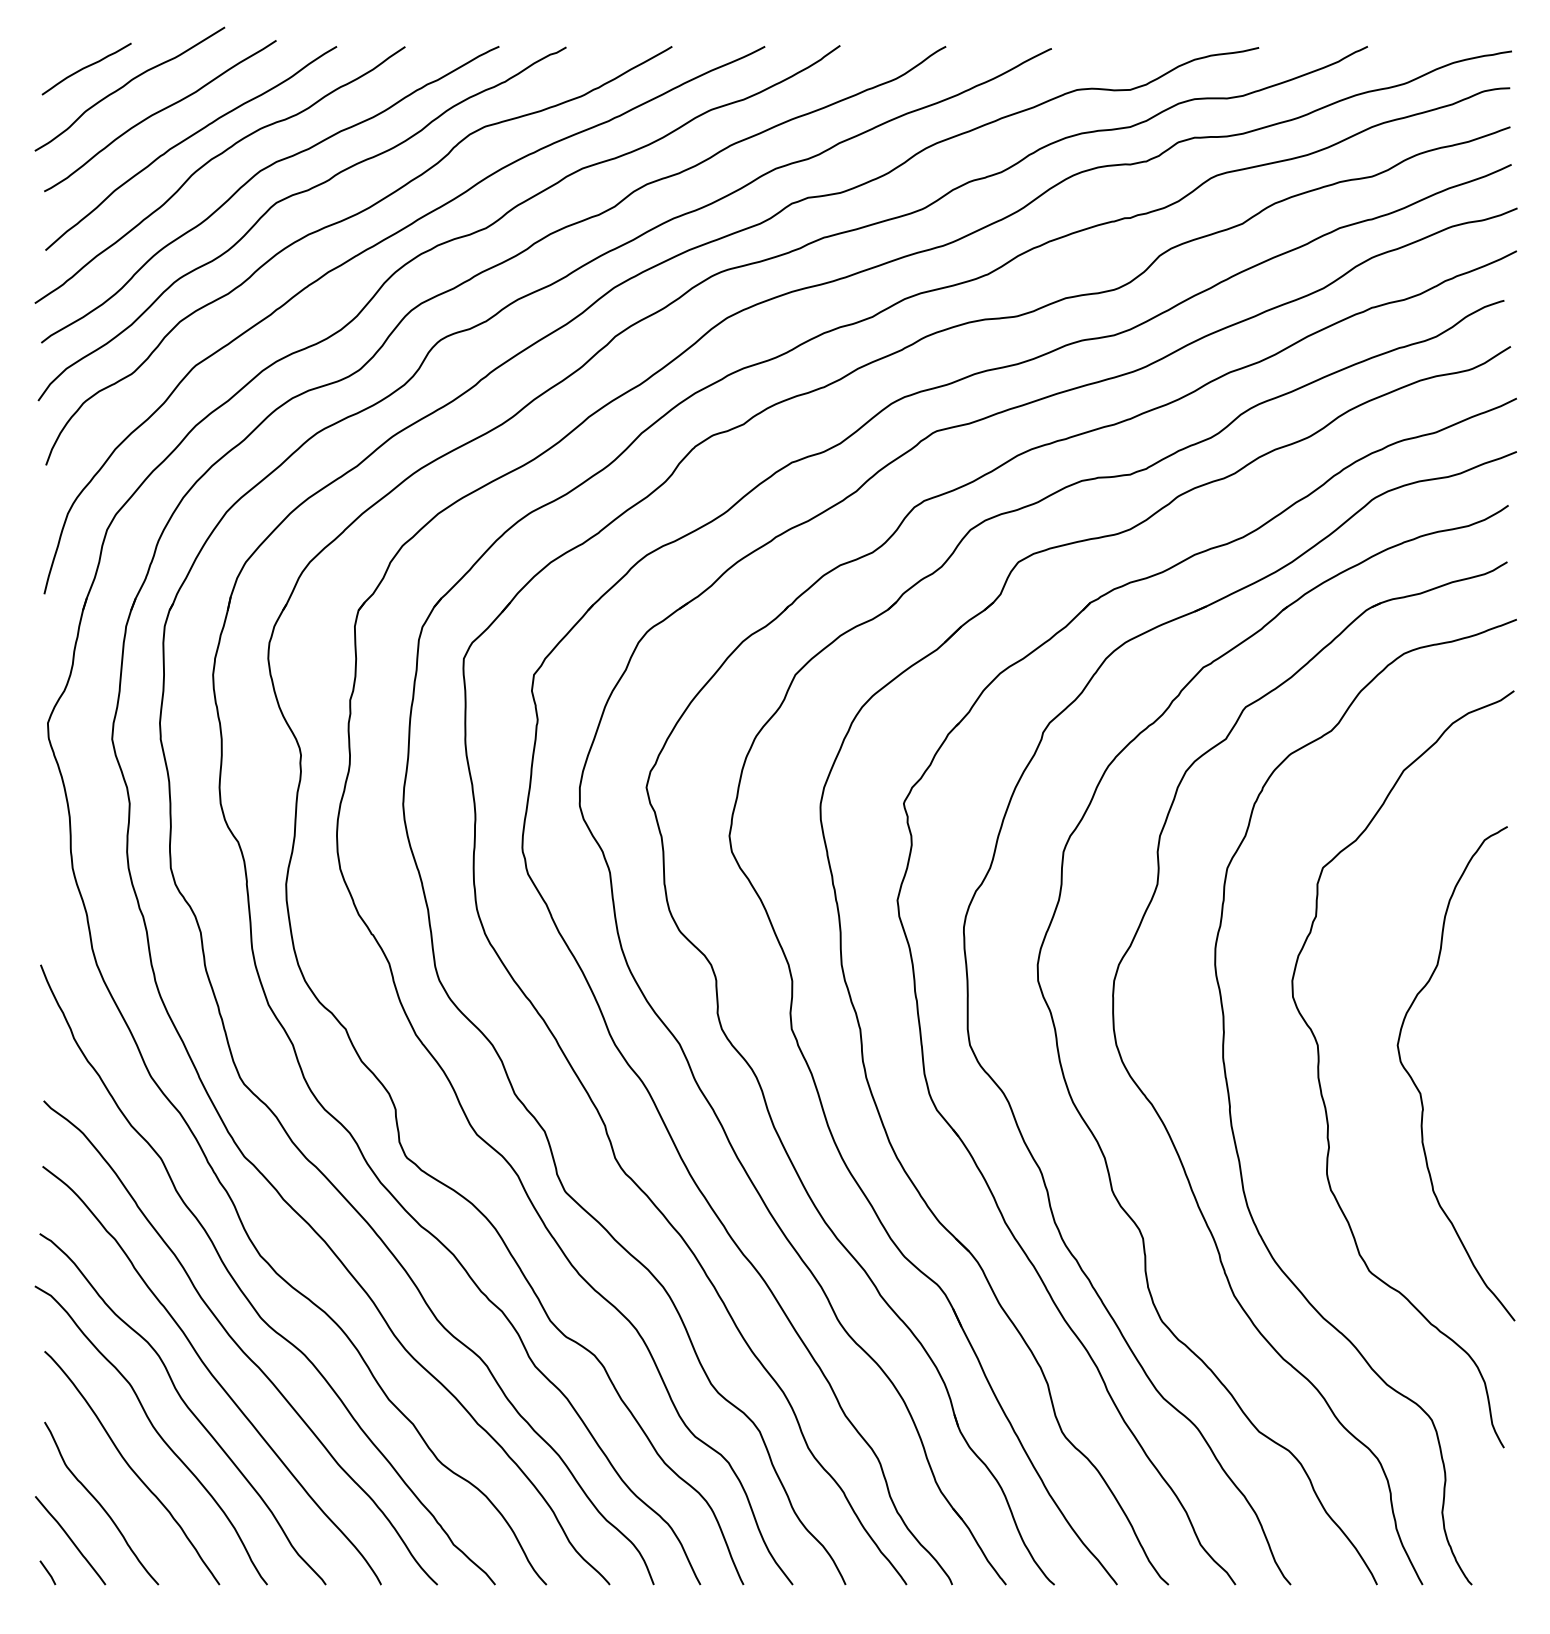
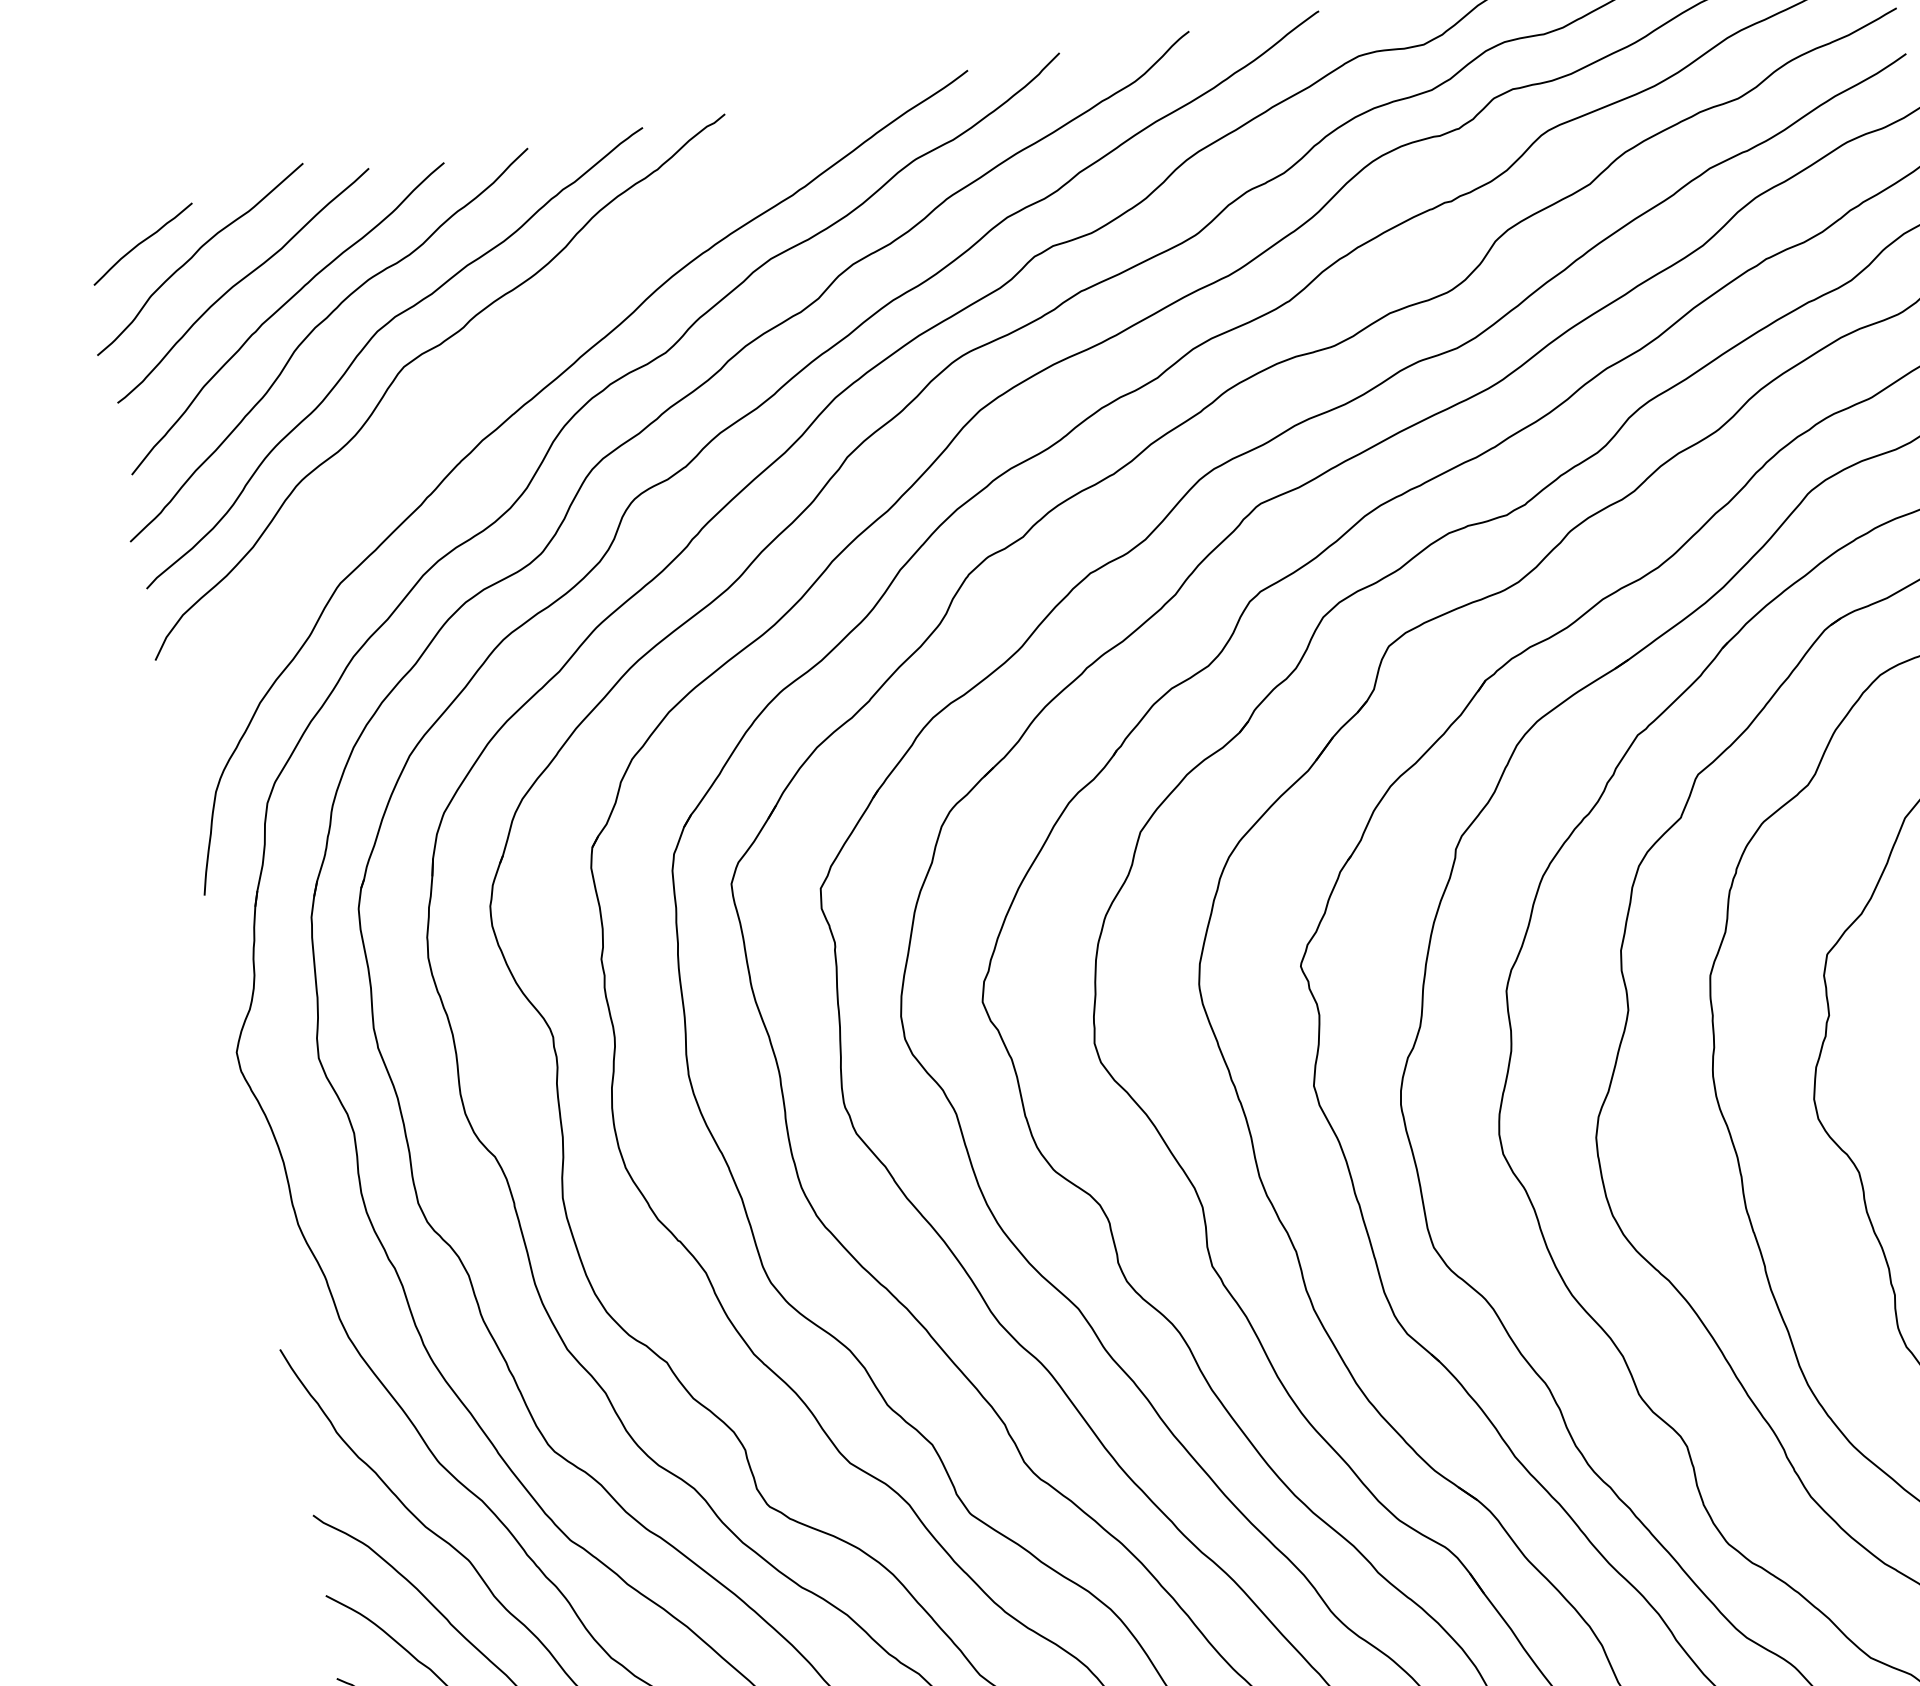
curve: (341, 222) -> (487, 376), removed

